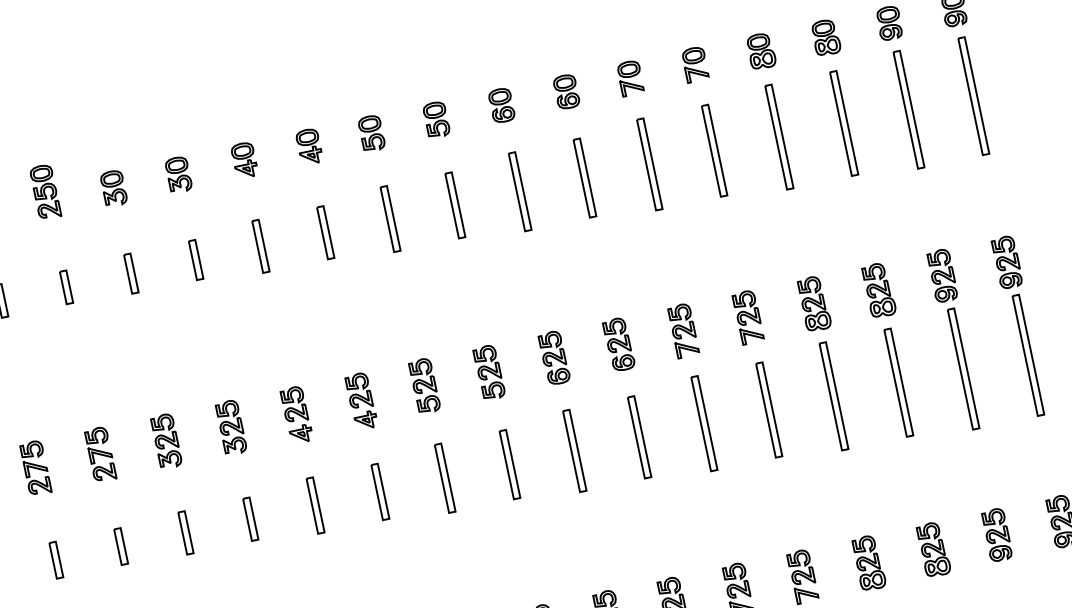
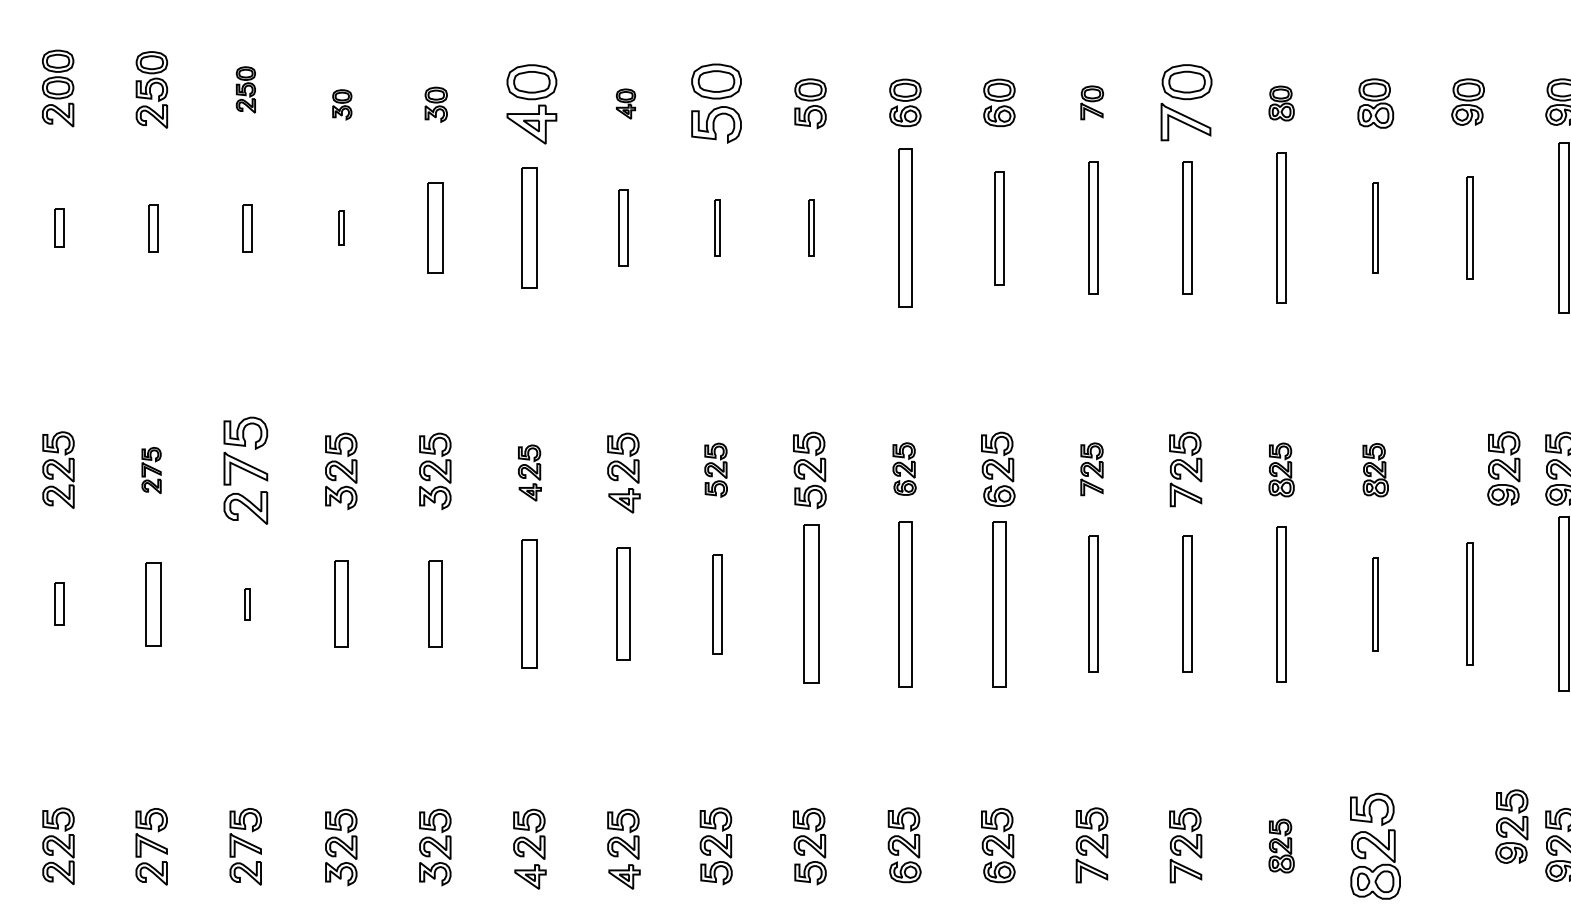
part: (761, 51) -> (1281, 103), size x0.7
part: (694, 64) -> (1185, 102), size x1.6
part: (630, 78) -> (1091, 102), size x0.7
part: (908, 109) -> (1469, 227), size x0.6
part: (843, 123) -> (1375, 227), size x0.6
part: (371, 133) -> (716, 103), size x1.6
part: (309, 146) -> (625, 103), size x0.6
part: (244, 160) -> (531, 103), size x1.6
part: (178, 174) -> (436, 104), size x0.7
part: (114, 188) -> (342, 104), size x0.6
part: (45, 192) -> (245, 89), size x0.6
part: (520, 192) -> (905, 228), size x1.4
part: (455, 205) -> (811, 227), size x0.6
part: (390, 218) -> (717, 227), size x0.6
part: (260, 245) -> (529, 227), size x1.6
part: (196, 259) -> (435, 227), size x1.6
part: (131, 273) -> (341, 227), size x0.6
part: (942, 275) -> (1503, 468), moved
part: (879, 289) -> (1375, 469), size x0.7
part: (814, 303) -> (1281, 469), size x0.7
part: (683, 331) -> (1091, 469), size x0.7
part: (554, 357) -> (904, 468), size x0.7
part: (963, 368) -> (1469, 603), size x0.7
part: (898, 382) -> (1375, 604), size x0.6
part: (424, 386) -> (715, 470), size x0.7
part: (296, 414) -> (529, 472), size x0.7
part: (639, 436) -> (999, 603), size x1.4
part: (574, 450) -> (905, 603), size x1.4
part: (100, 454) -> (245, 470), size x1.4
part: (509, 464) -> (811, 604), size x1.6
part: (35, 468) -> (151, 470), size x0.6
part: (380, 491) -> (623, 603), size x1.4
part: (315, 505) -> (529, 603), size x1.6
part: (250, 519) -> (435, 604), size x1.4
part: (186, 533) -> (341, 604), size x1.4
part: (996, 534) -> (1511, 826), moved
part: (121, 546) -> (247, 603), size x0.6
part: (933, 549) -> (1375, 846), size x1.4
part: (56, 559) -> (153, 603), size x1.6
part: (868, 562) -> (1281, 845), size x0.7

